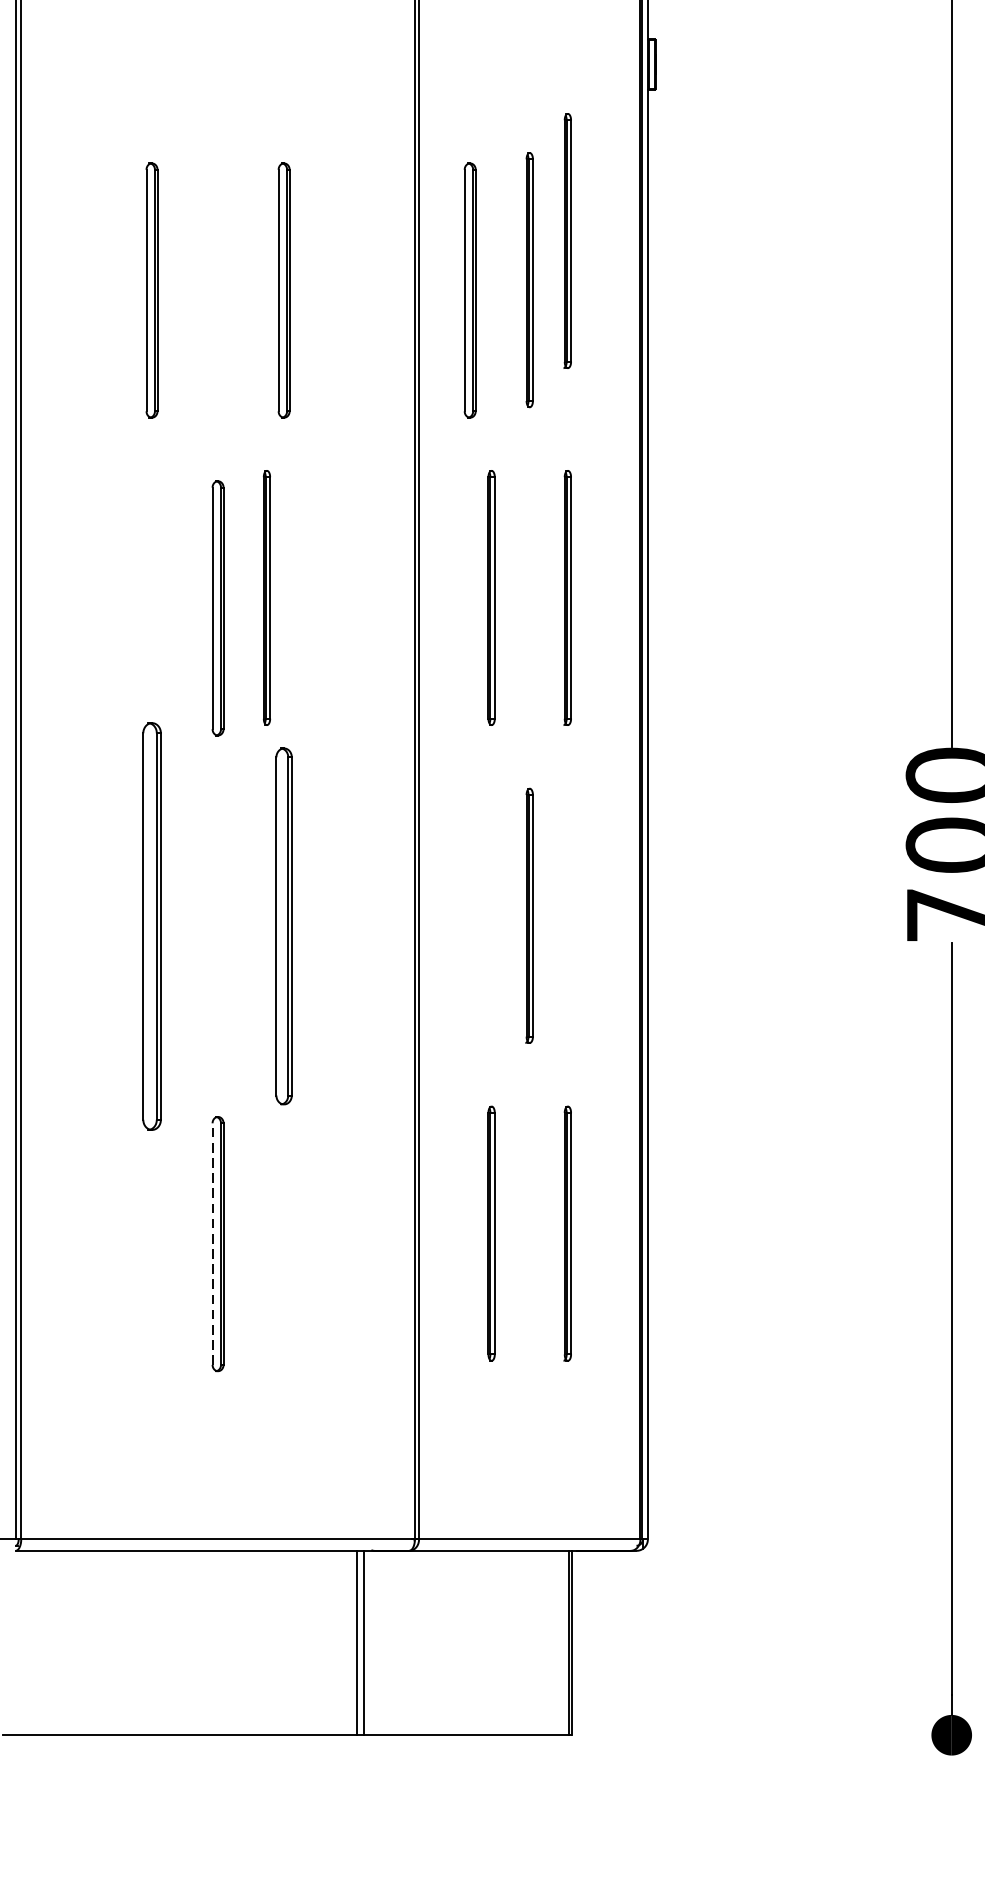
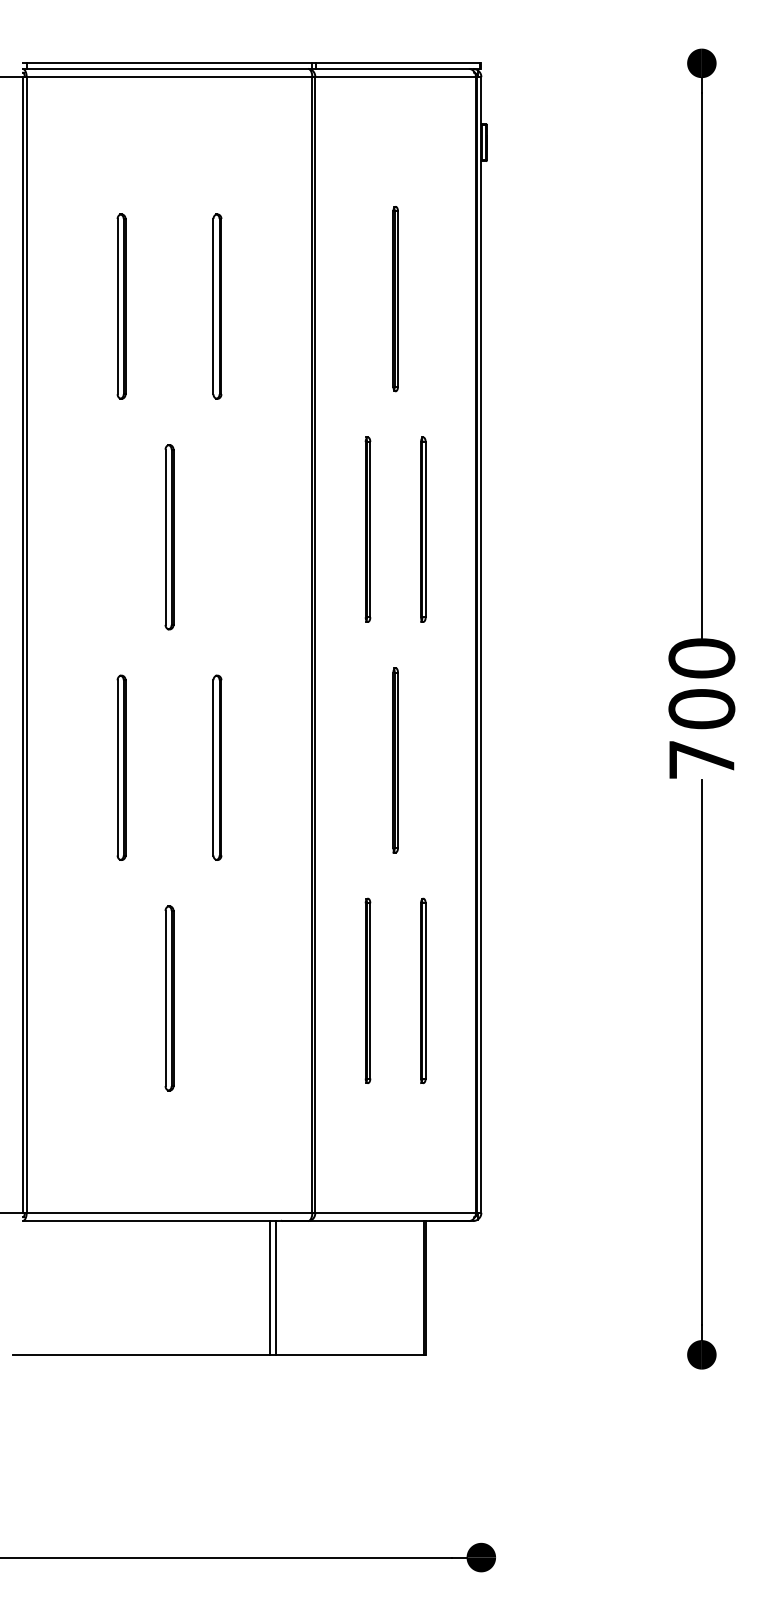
part: (568, 240) -> (423, 270), removed
part: (470, 290) -> (352, 306), removed
part: (266, 597) -> (204, 529), removed
part: (151, 925) -> (121, 767), size x0.62
part: (284, 925) -> (217, 767), size x0.71
line: (212, 1244) -> (165, 998), dashed -> solid

